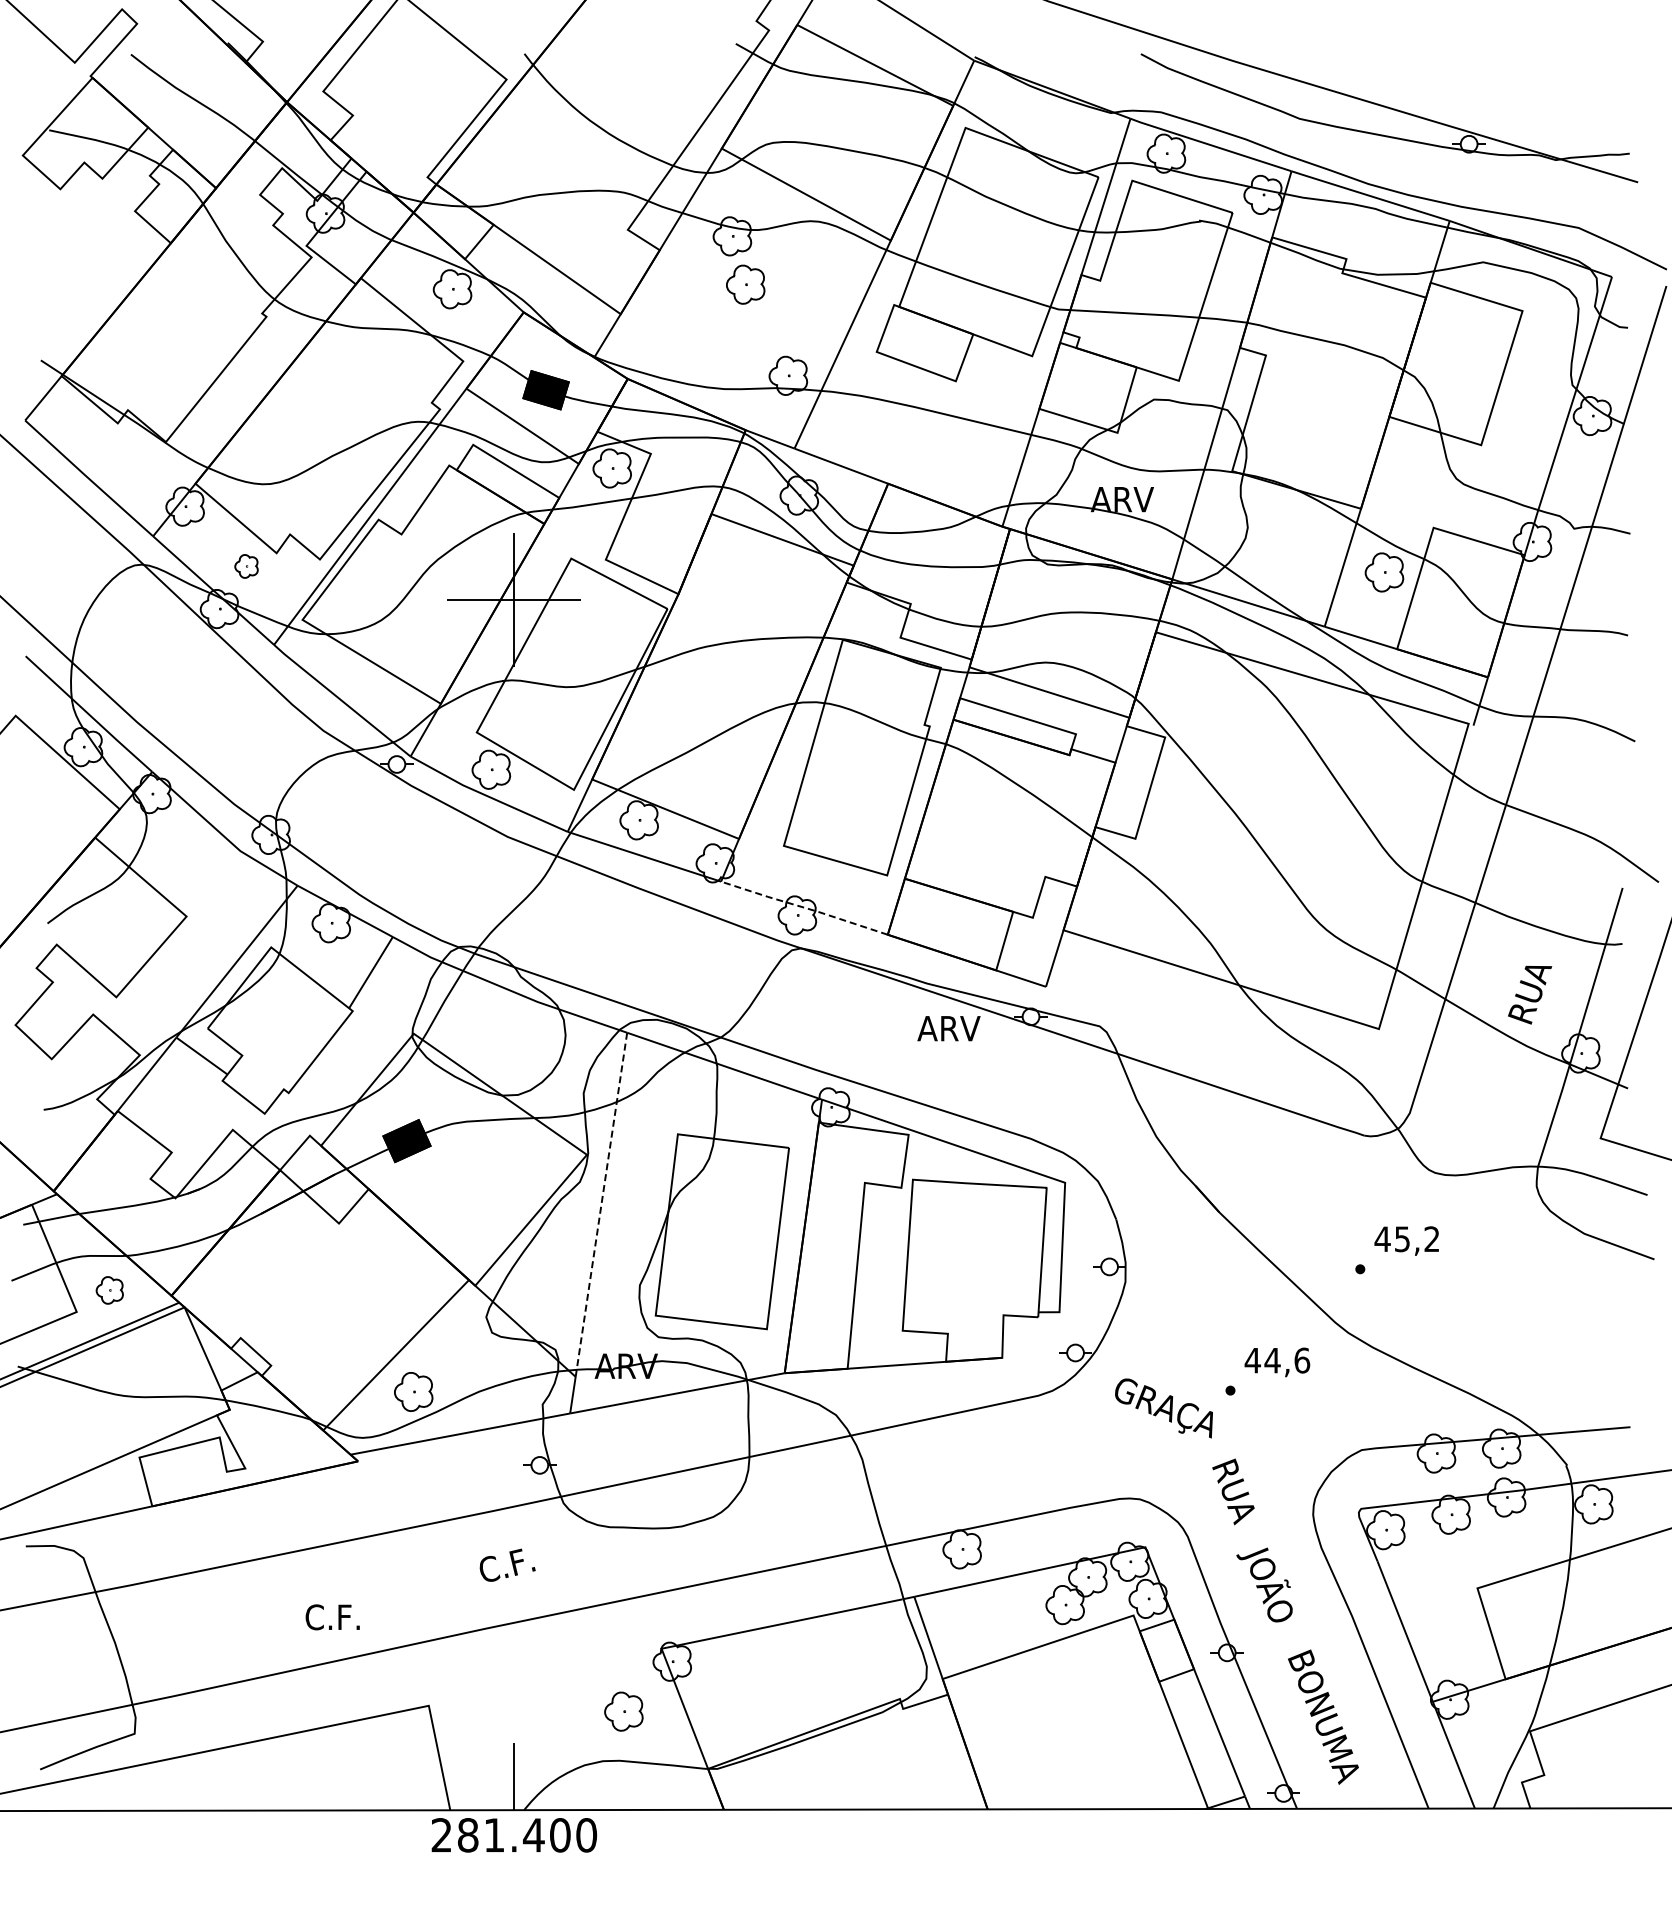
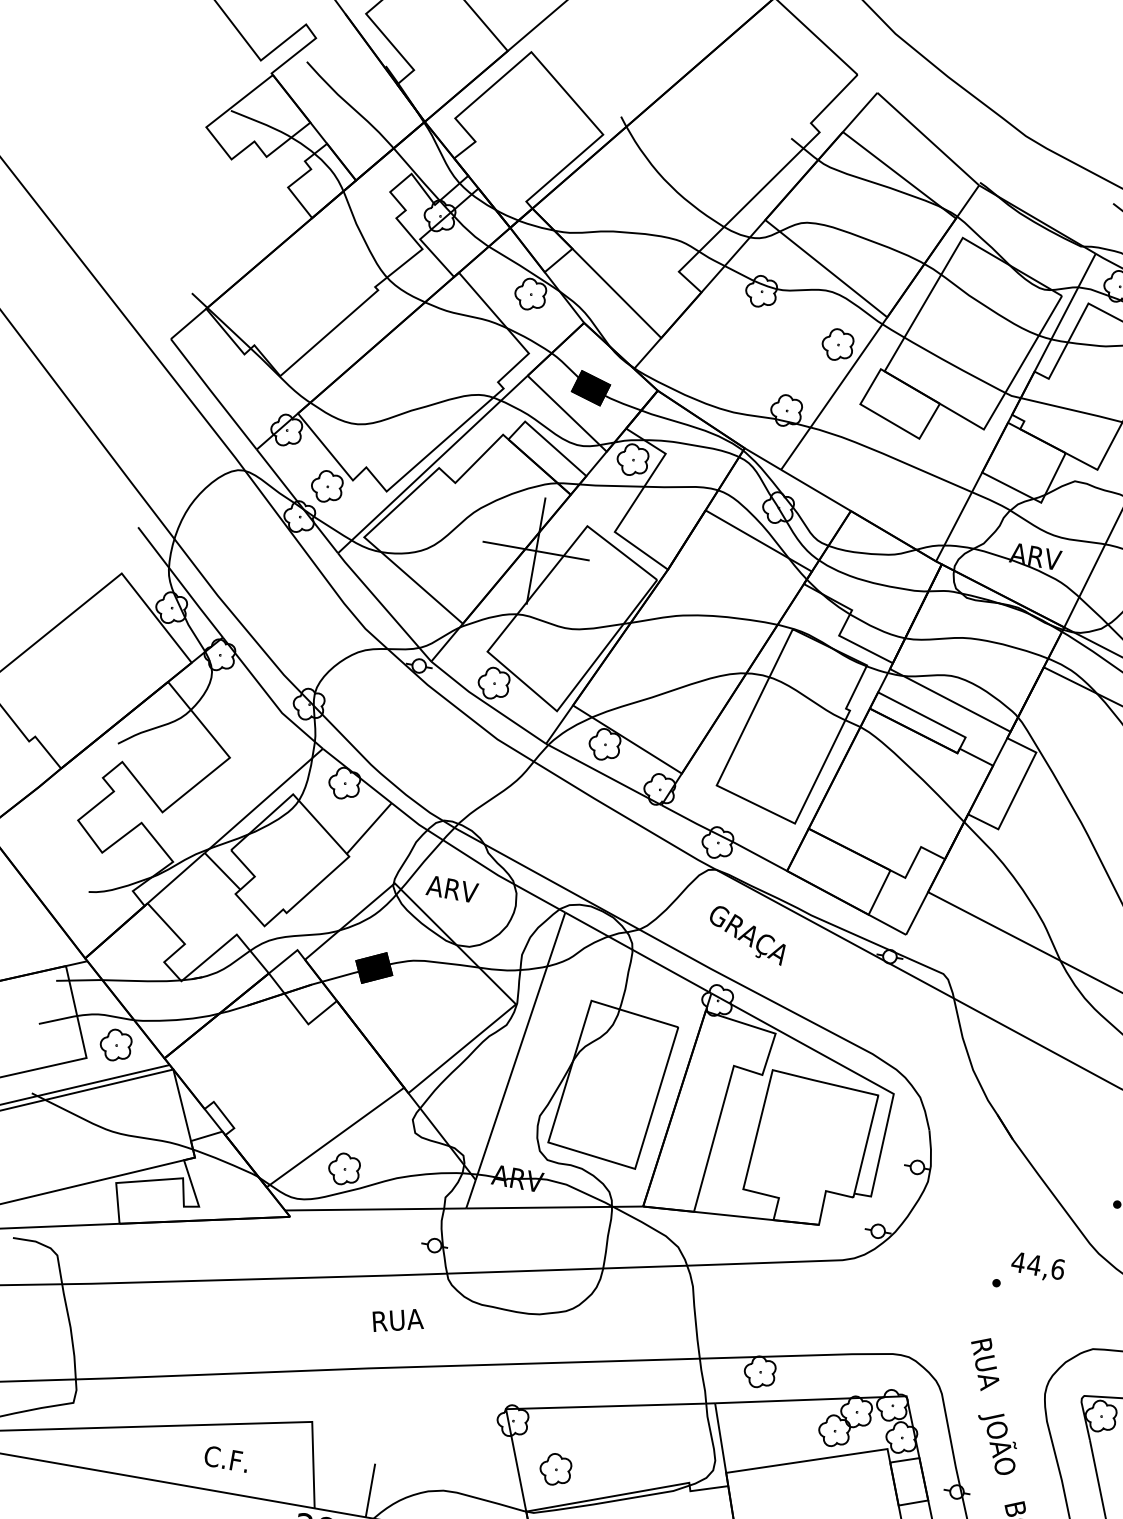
part: (745, 284) -> (837, 344), moved
part: (246, 566) -> (327, 486), size x1.67
line: (804, 907) -> (724, 837), dashed -> solid
text: (948, 1028) -> (452, 889), moved
line: (601, 1204) -> (520, 1046), dashed -> solid
part: (109, 1290) -> (115, 1045), size x1.43
text: (1163, 1408) -> (746, 935), moved
text: (511, 1564) -> (398, 1320), C.F. -> RUA
text: (332, 1617) -> (226, 1459), moved
part: (623, 1711) -> (555, 1469), moved

